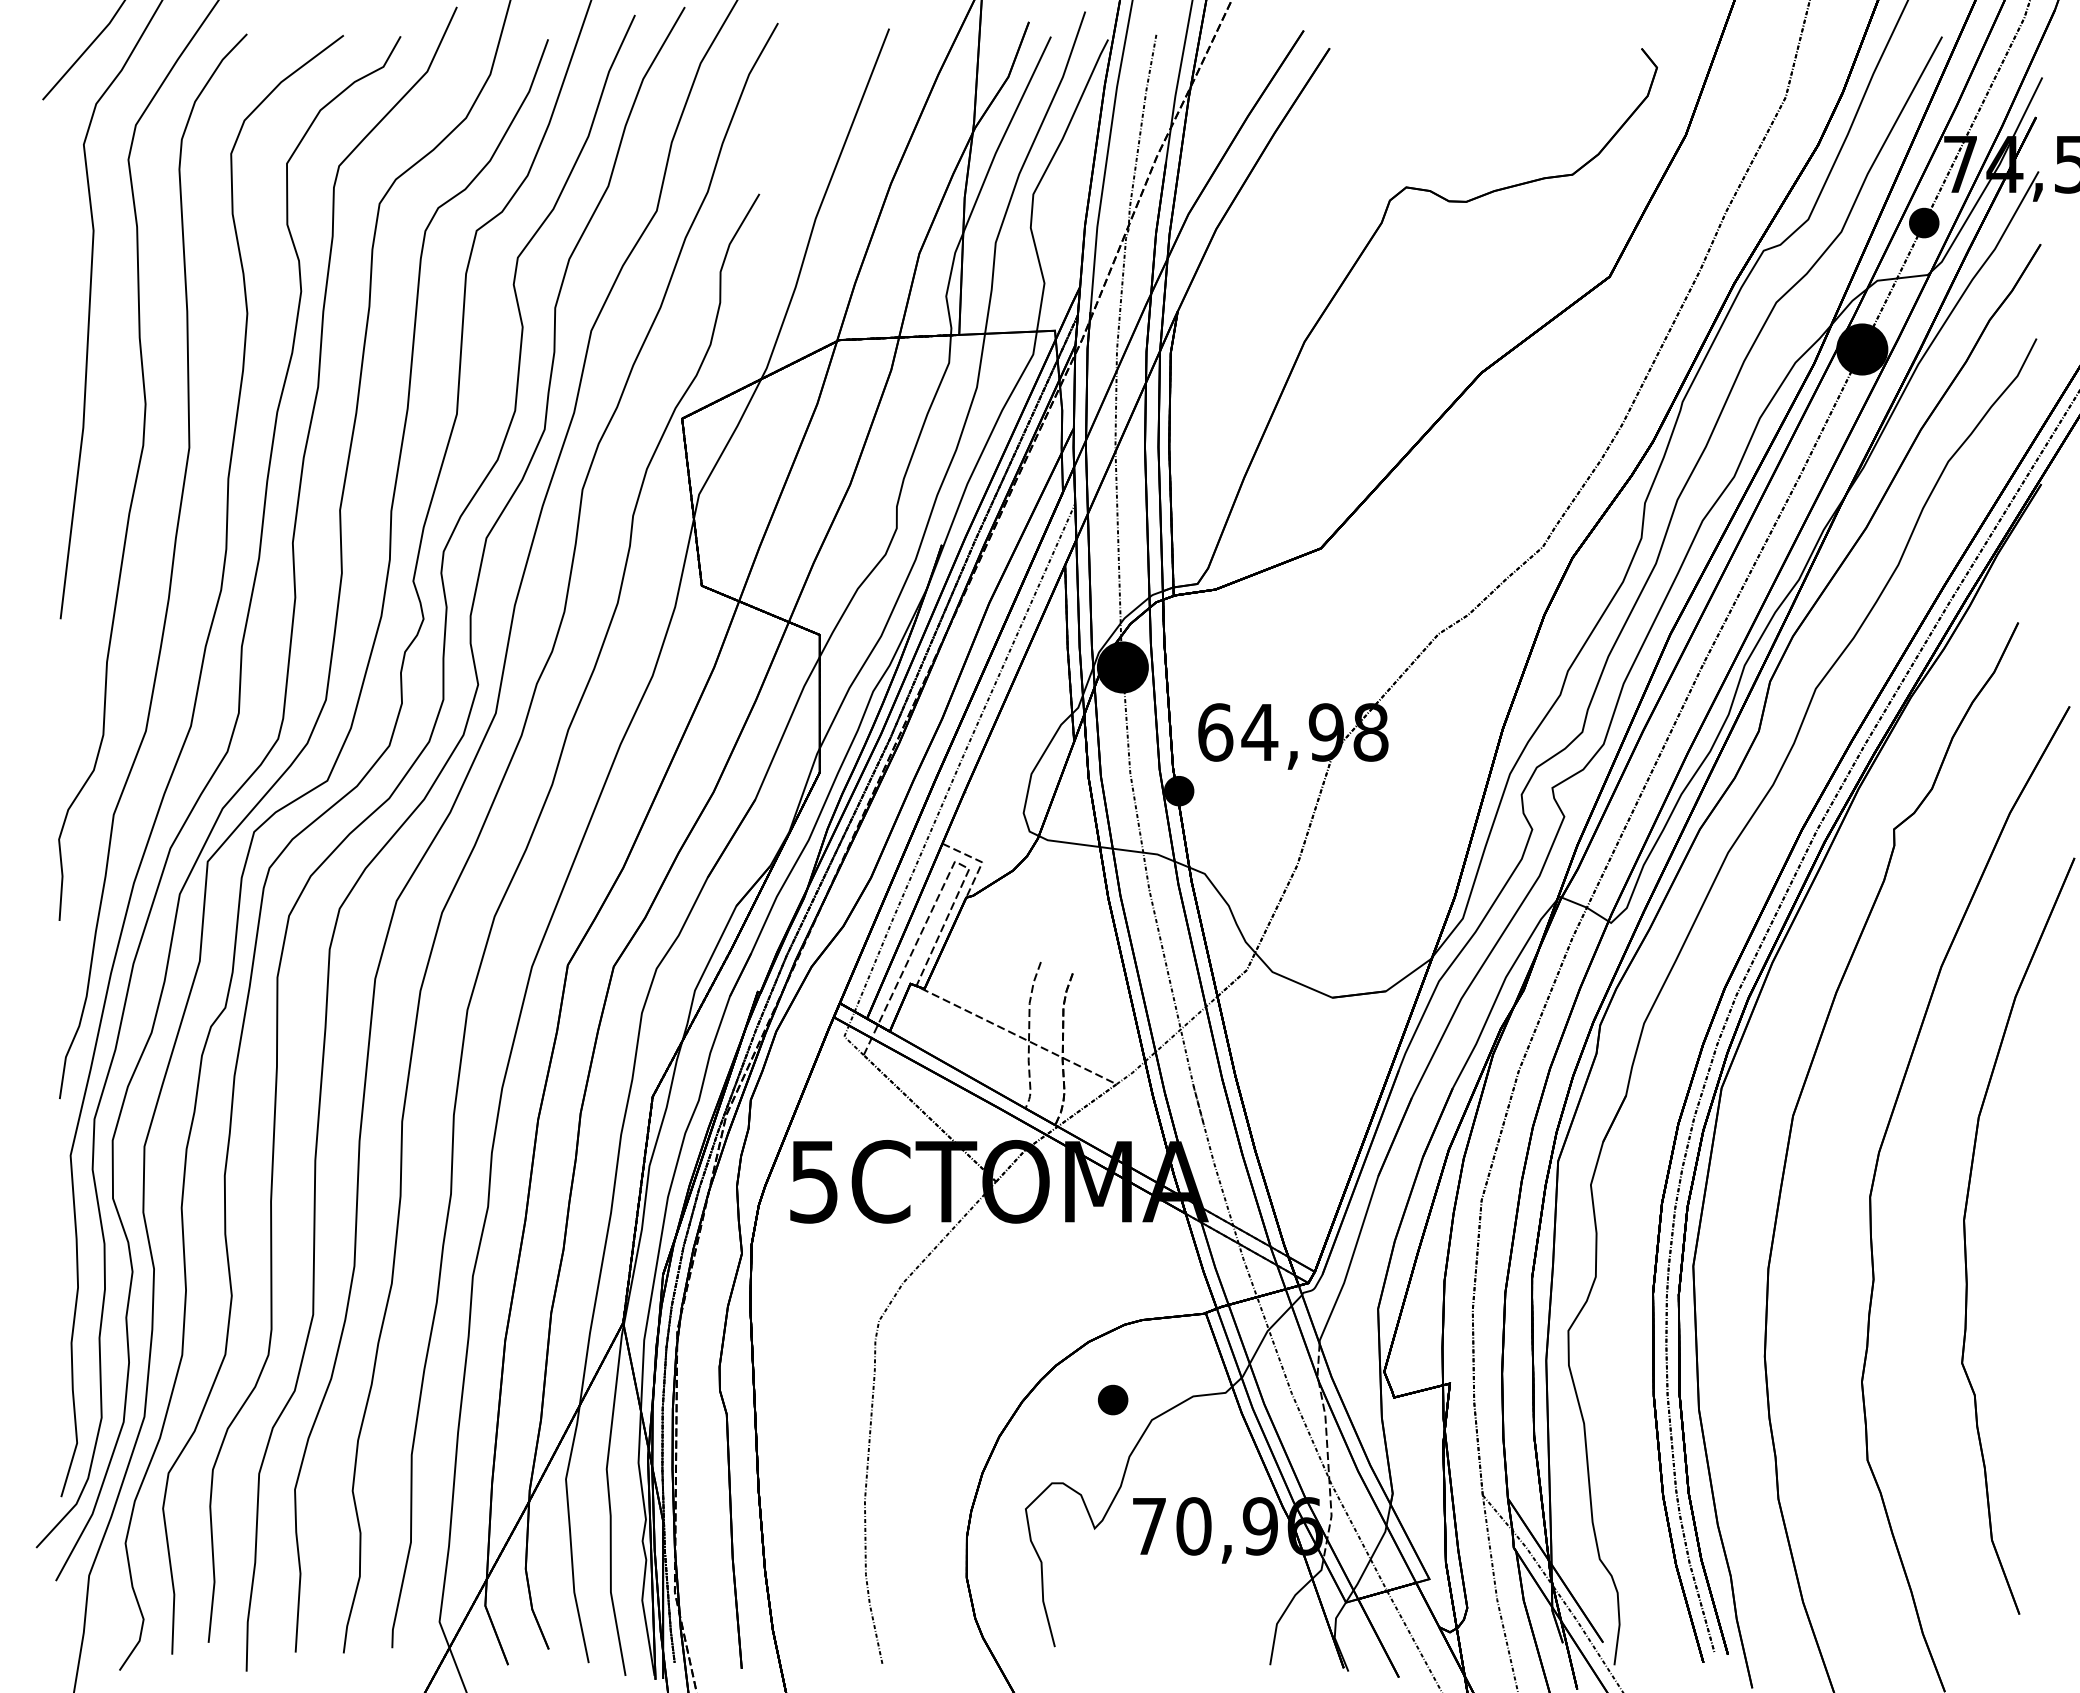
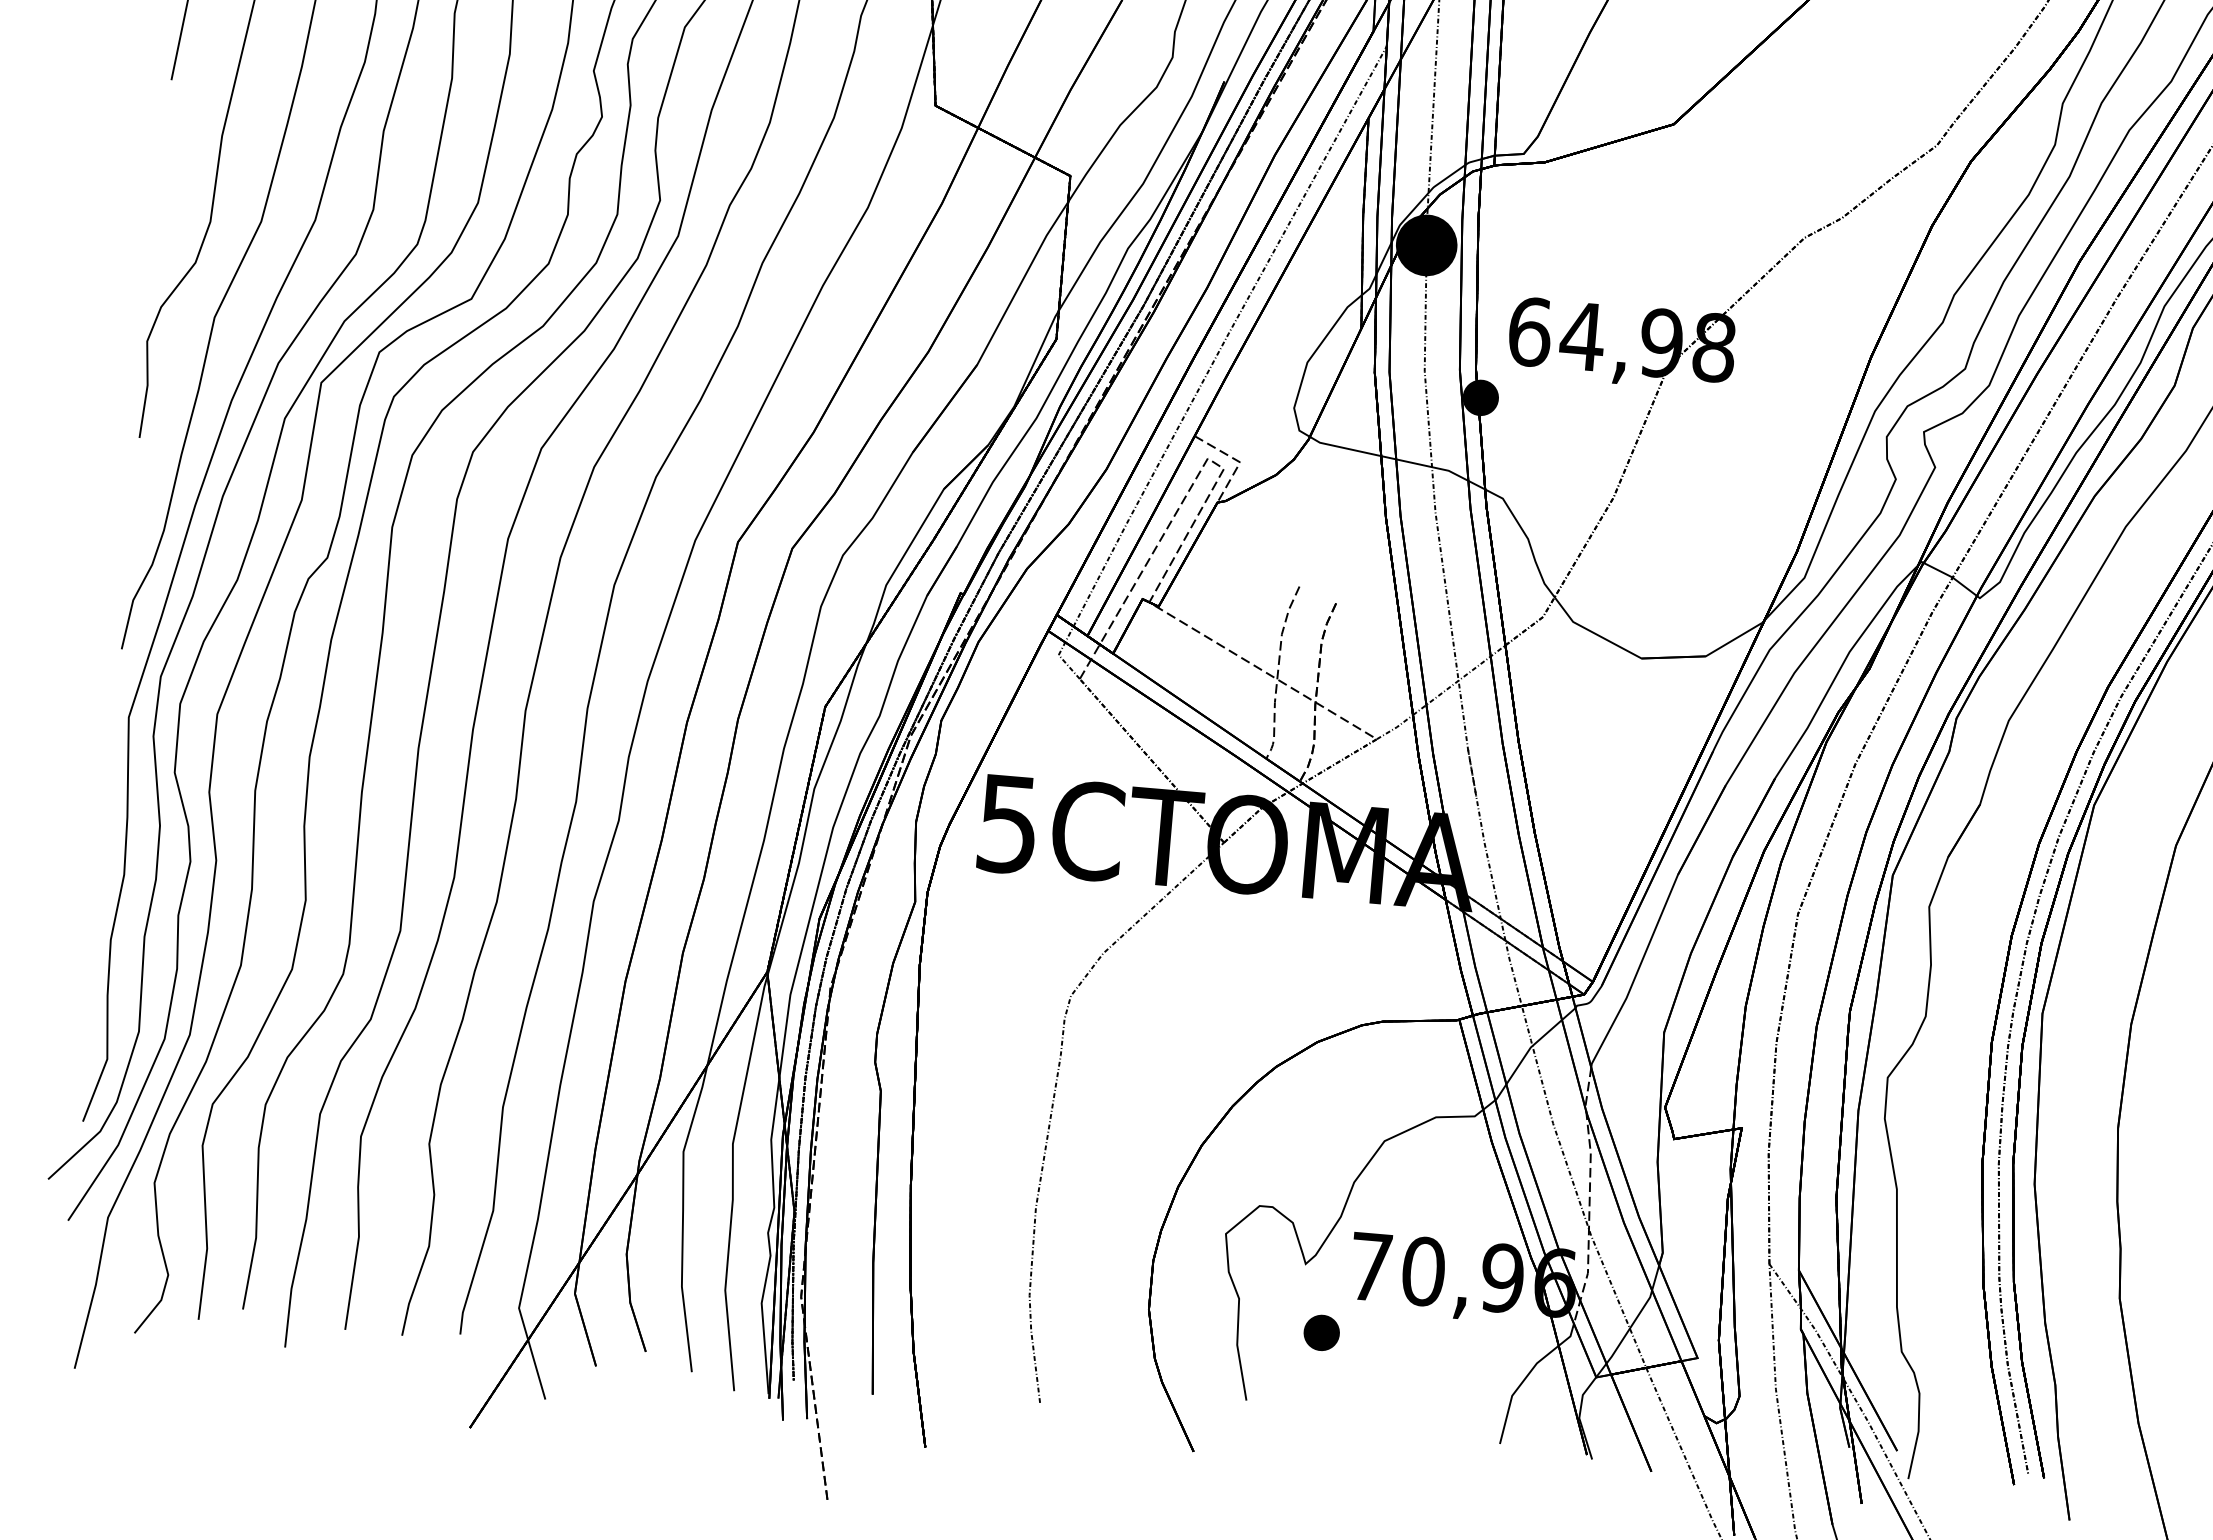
part: (1113, 1399) -> (1322, 1332), moved

